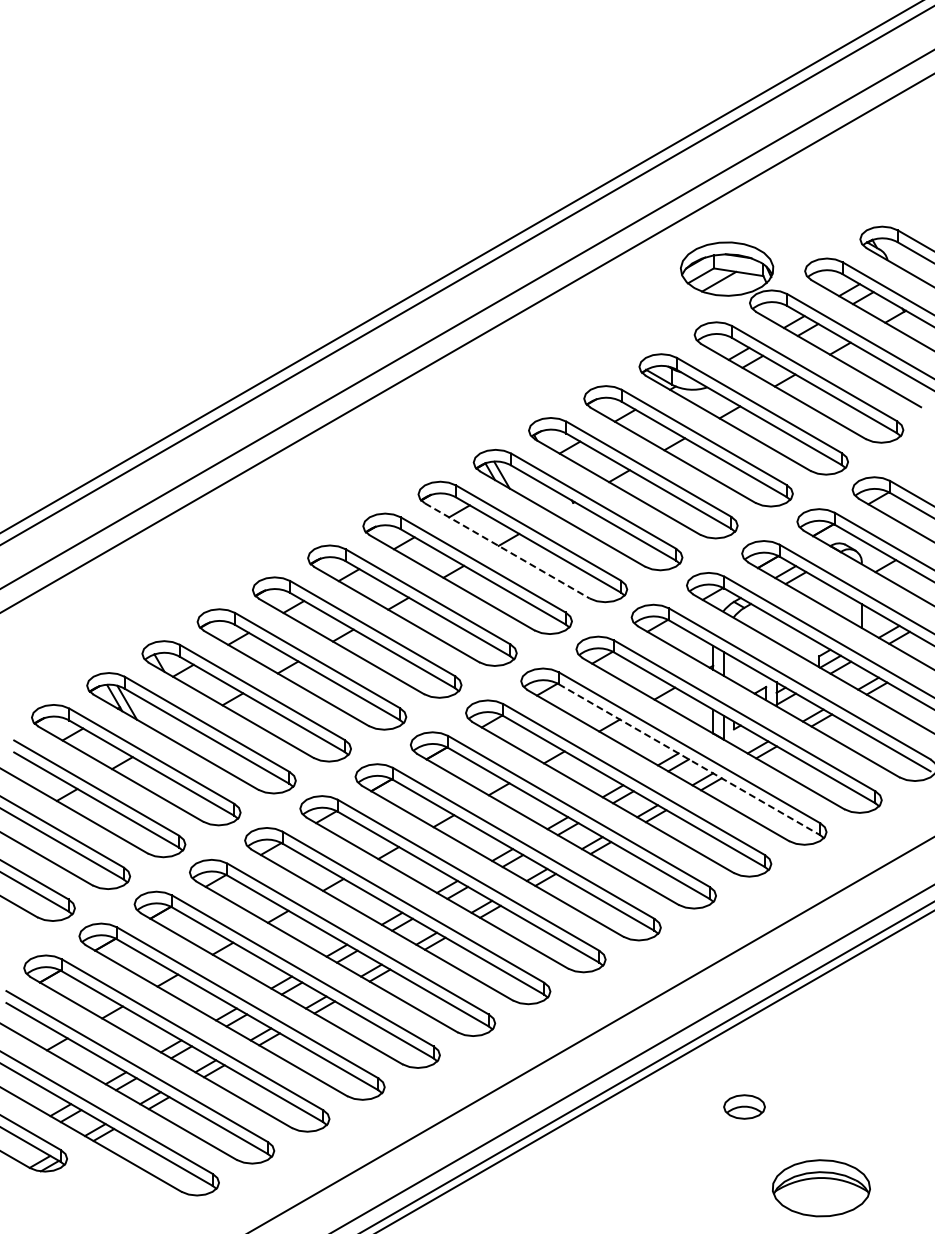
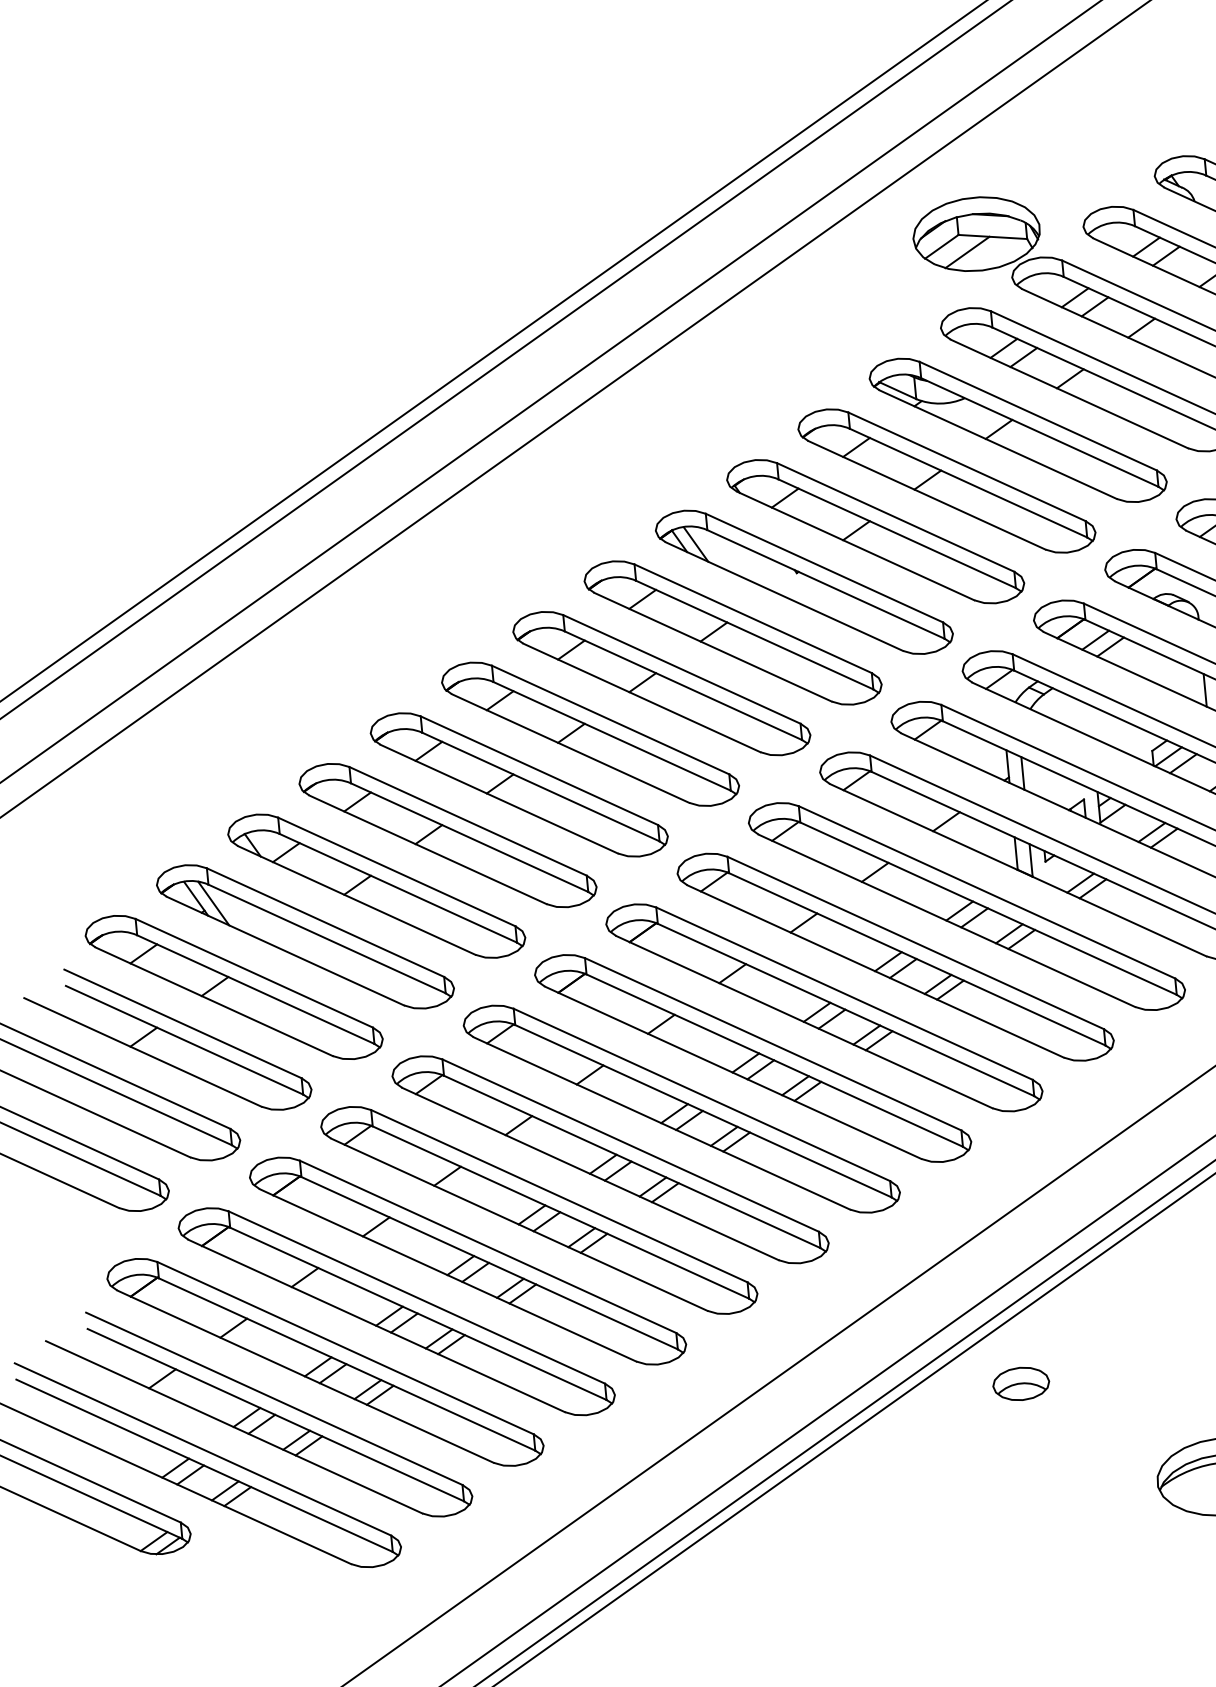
line: (507, 551) -> (713, 647), dashed -> solid
line: (689, 759) -> (988, 908), dashed -> solid
part: (744, 1106) -> (1021, 1383), moved

